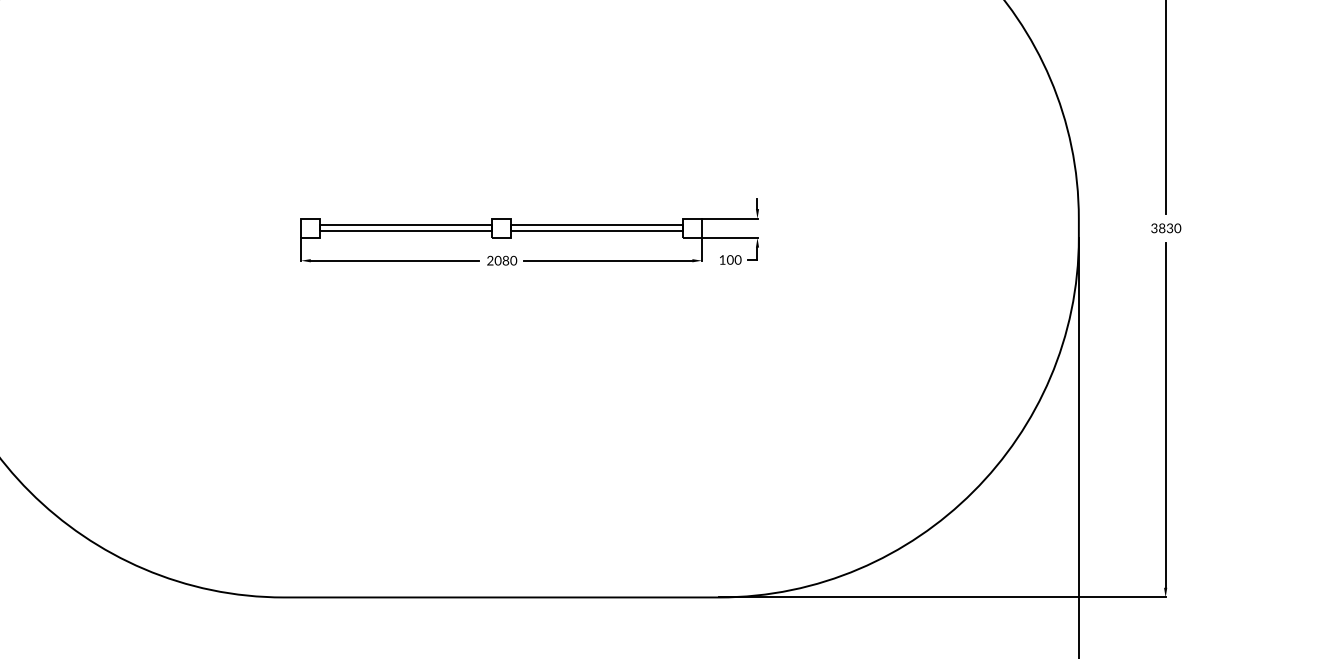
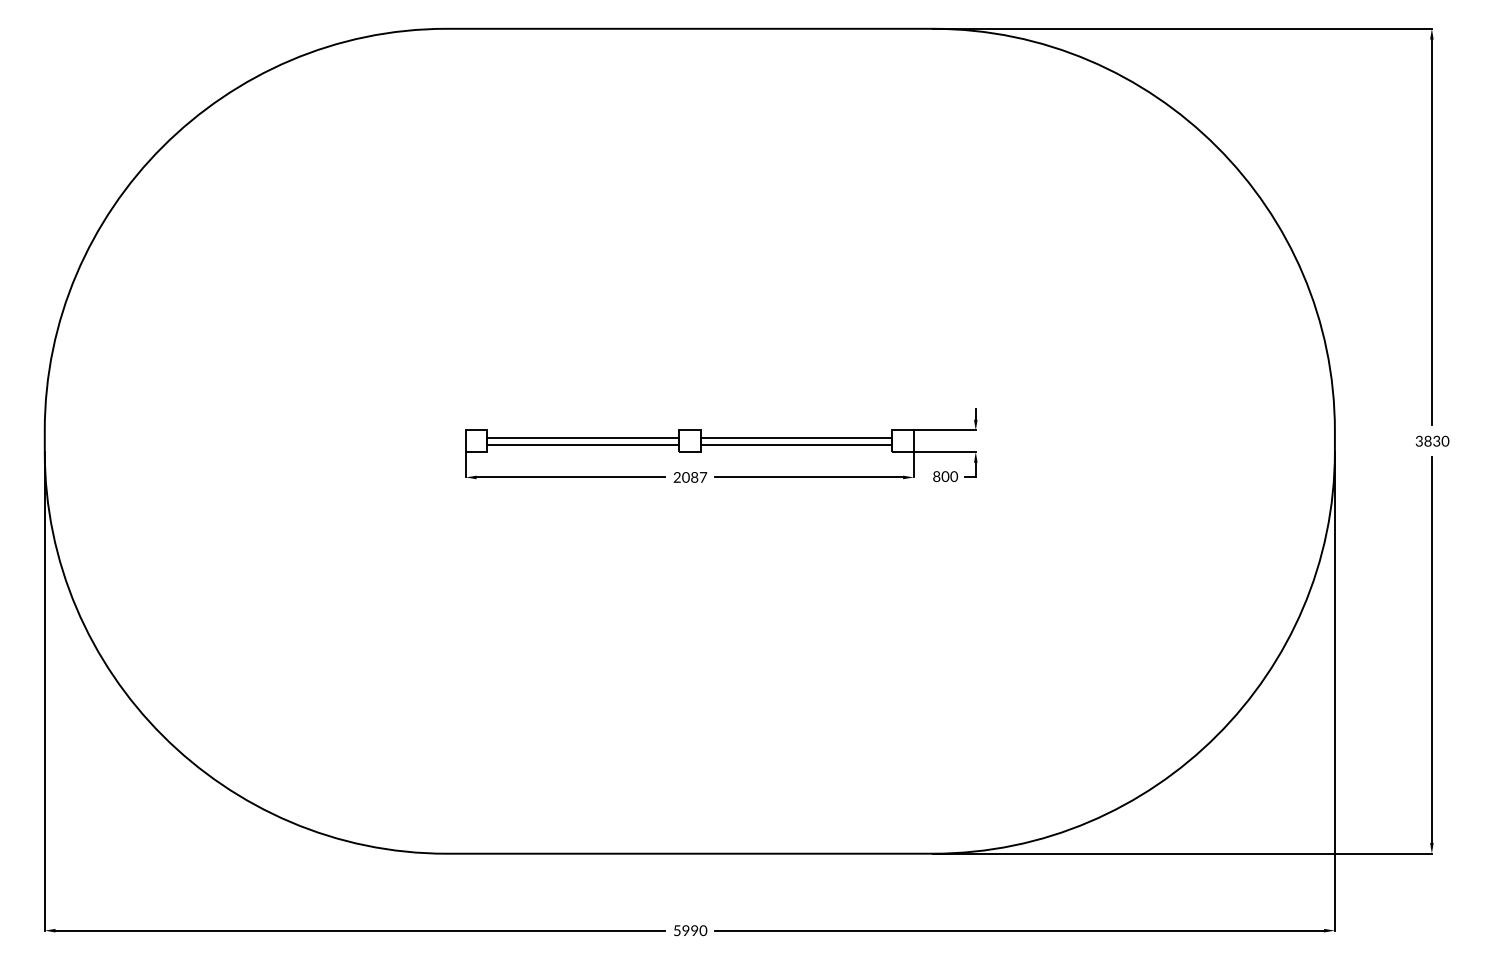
text: (722, 259) -> (936, 476), 100 -> 800
text: (513, 260) -> (703, 477), 2080 -> 2087

